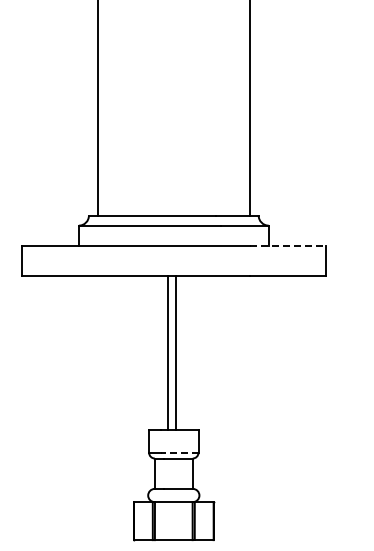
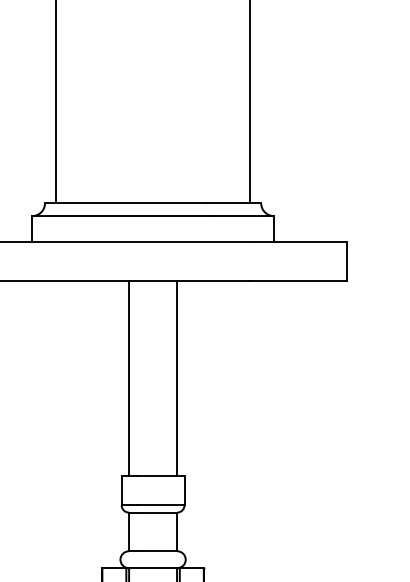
line: (288, 245) -> (299, 241), dashed -> solid
line: (167, 353) -> (128, 378), moved
line: (175, 353) -> (176, 378), moved
line: (179, 452) -> (160, 504), dashed -> solid

